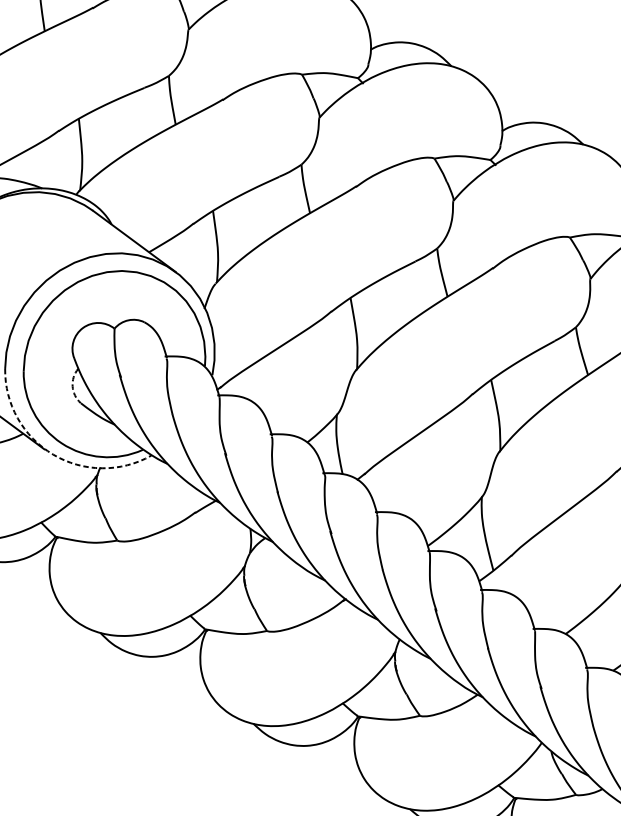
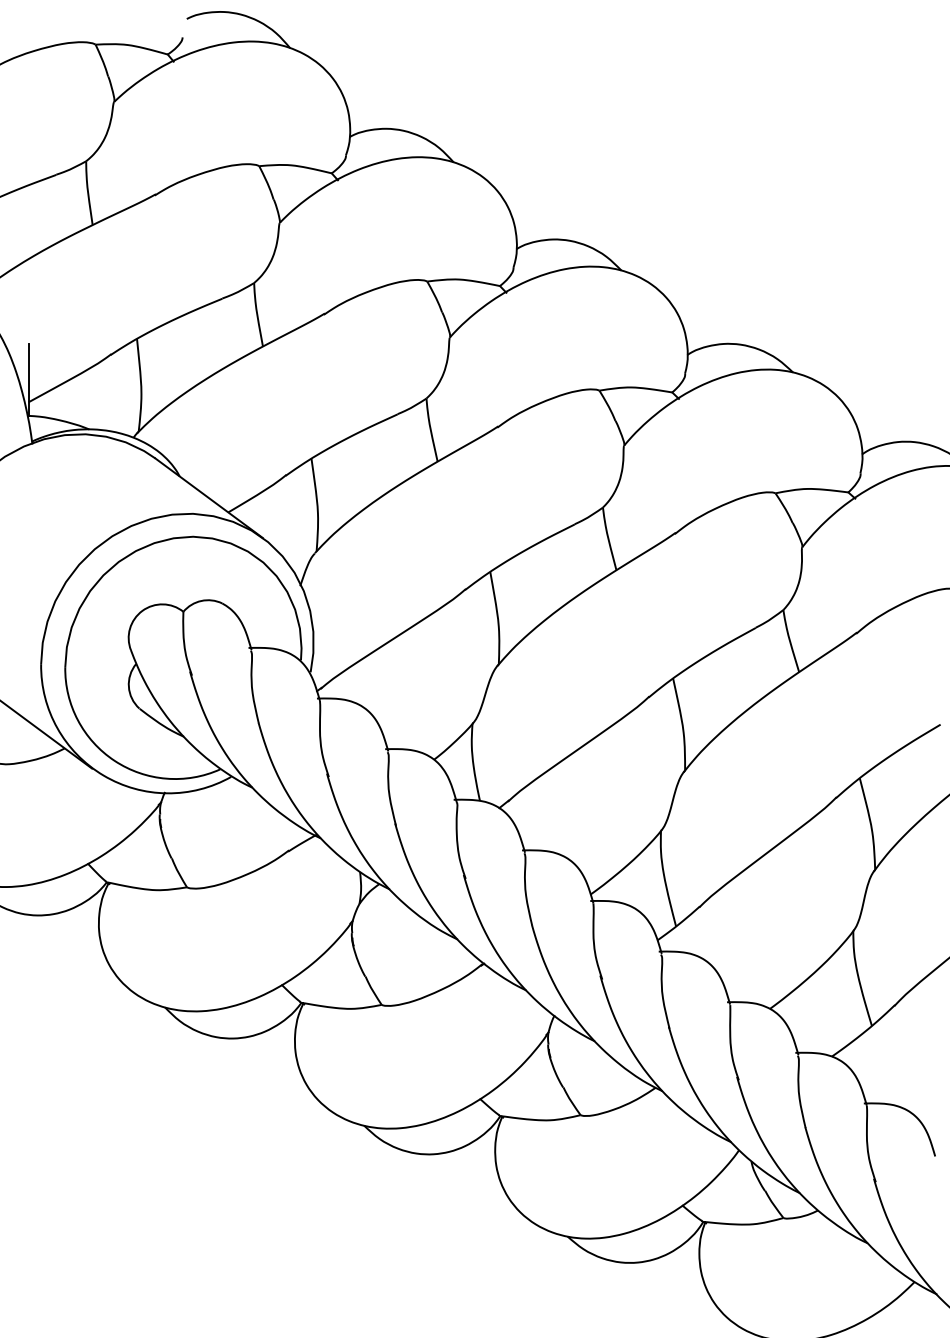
arc: (72, 386) -> (128, 686), dashed -> solid
arc: (53, 454) -> (103, 775), dashed -> solid

